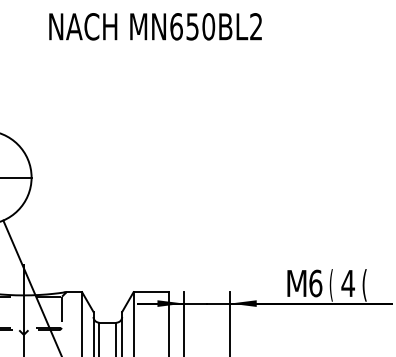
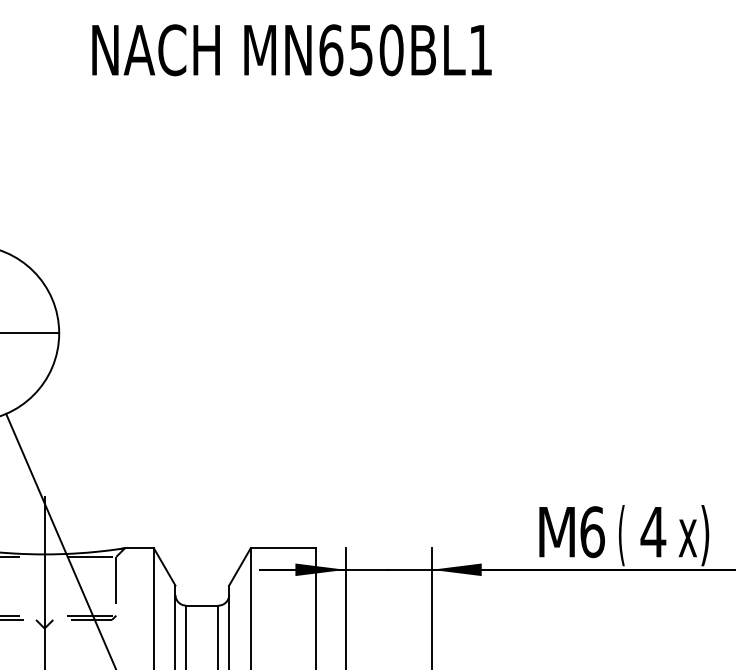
text: (255, 26) -> (479, 49), MN650BL2 -> MN650BL1
text: (369, 285) -> (693, 535), ( -> x)

